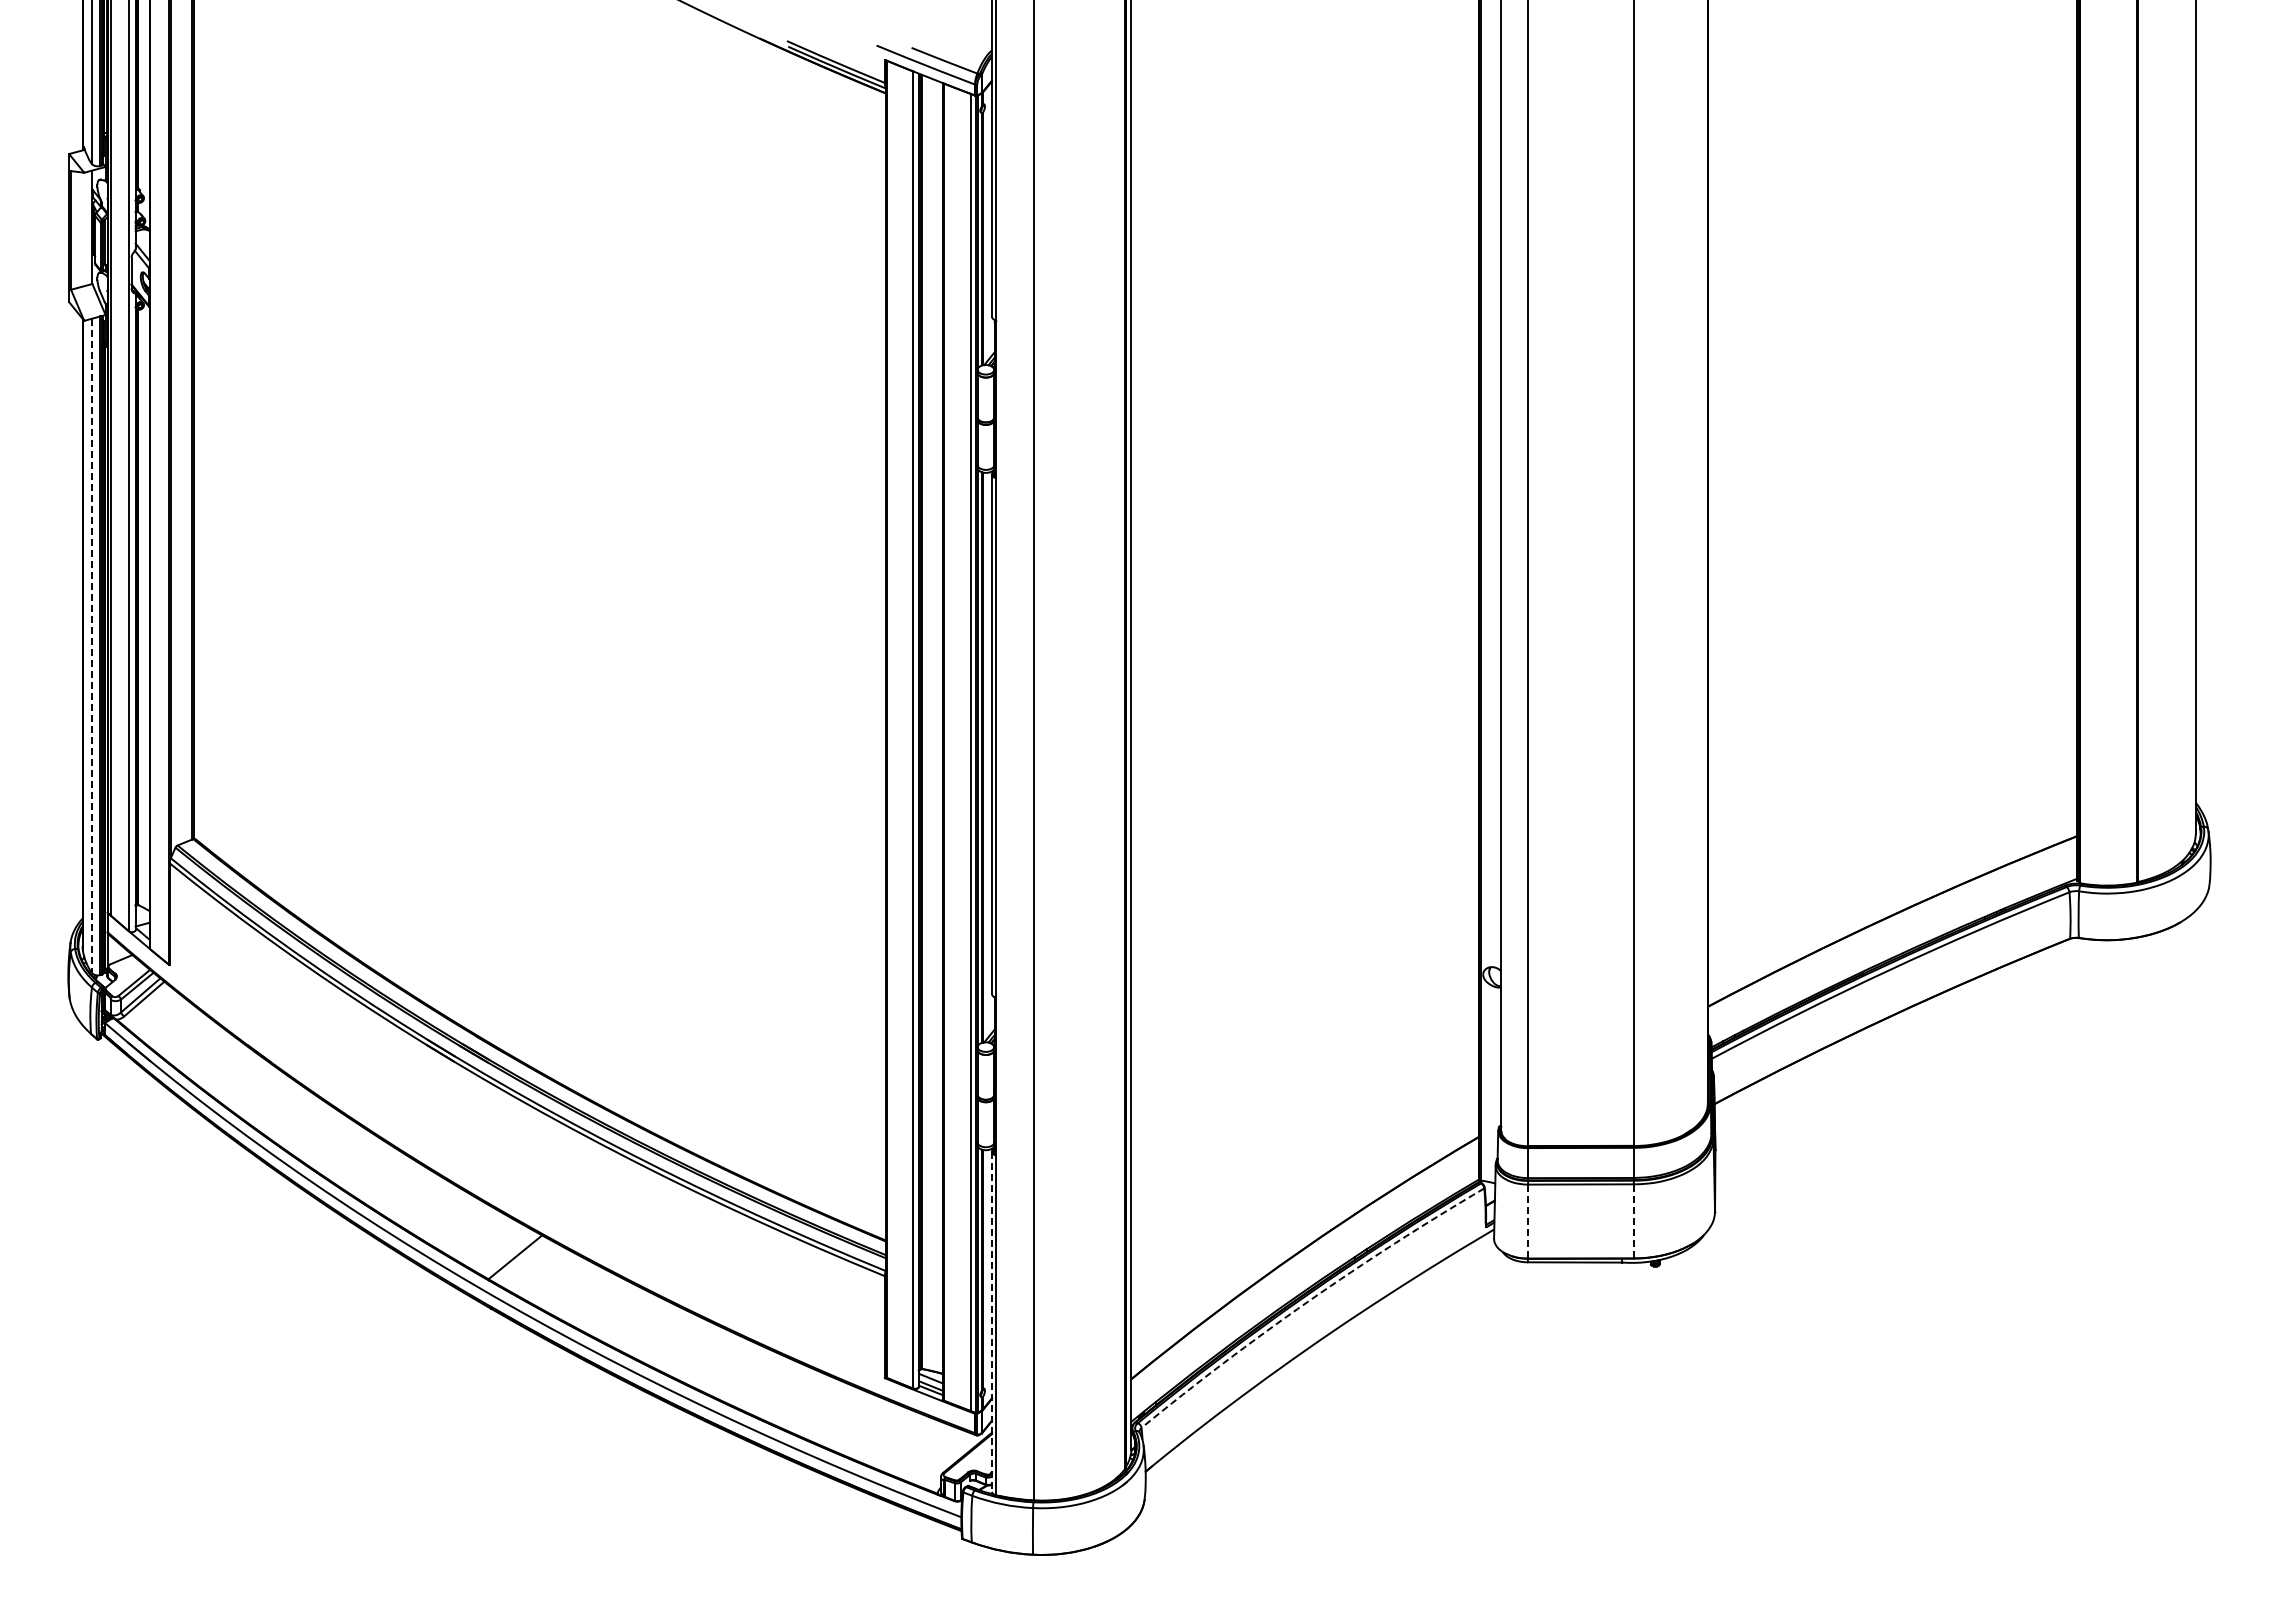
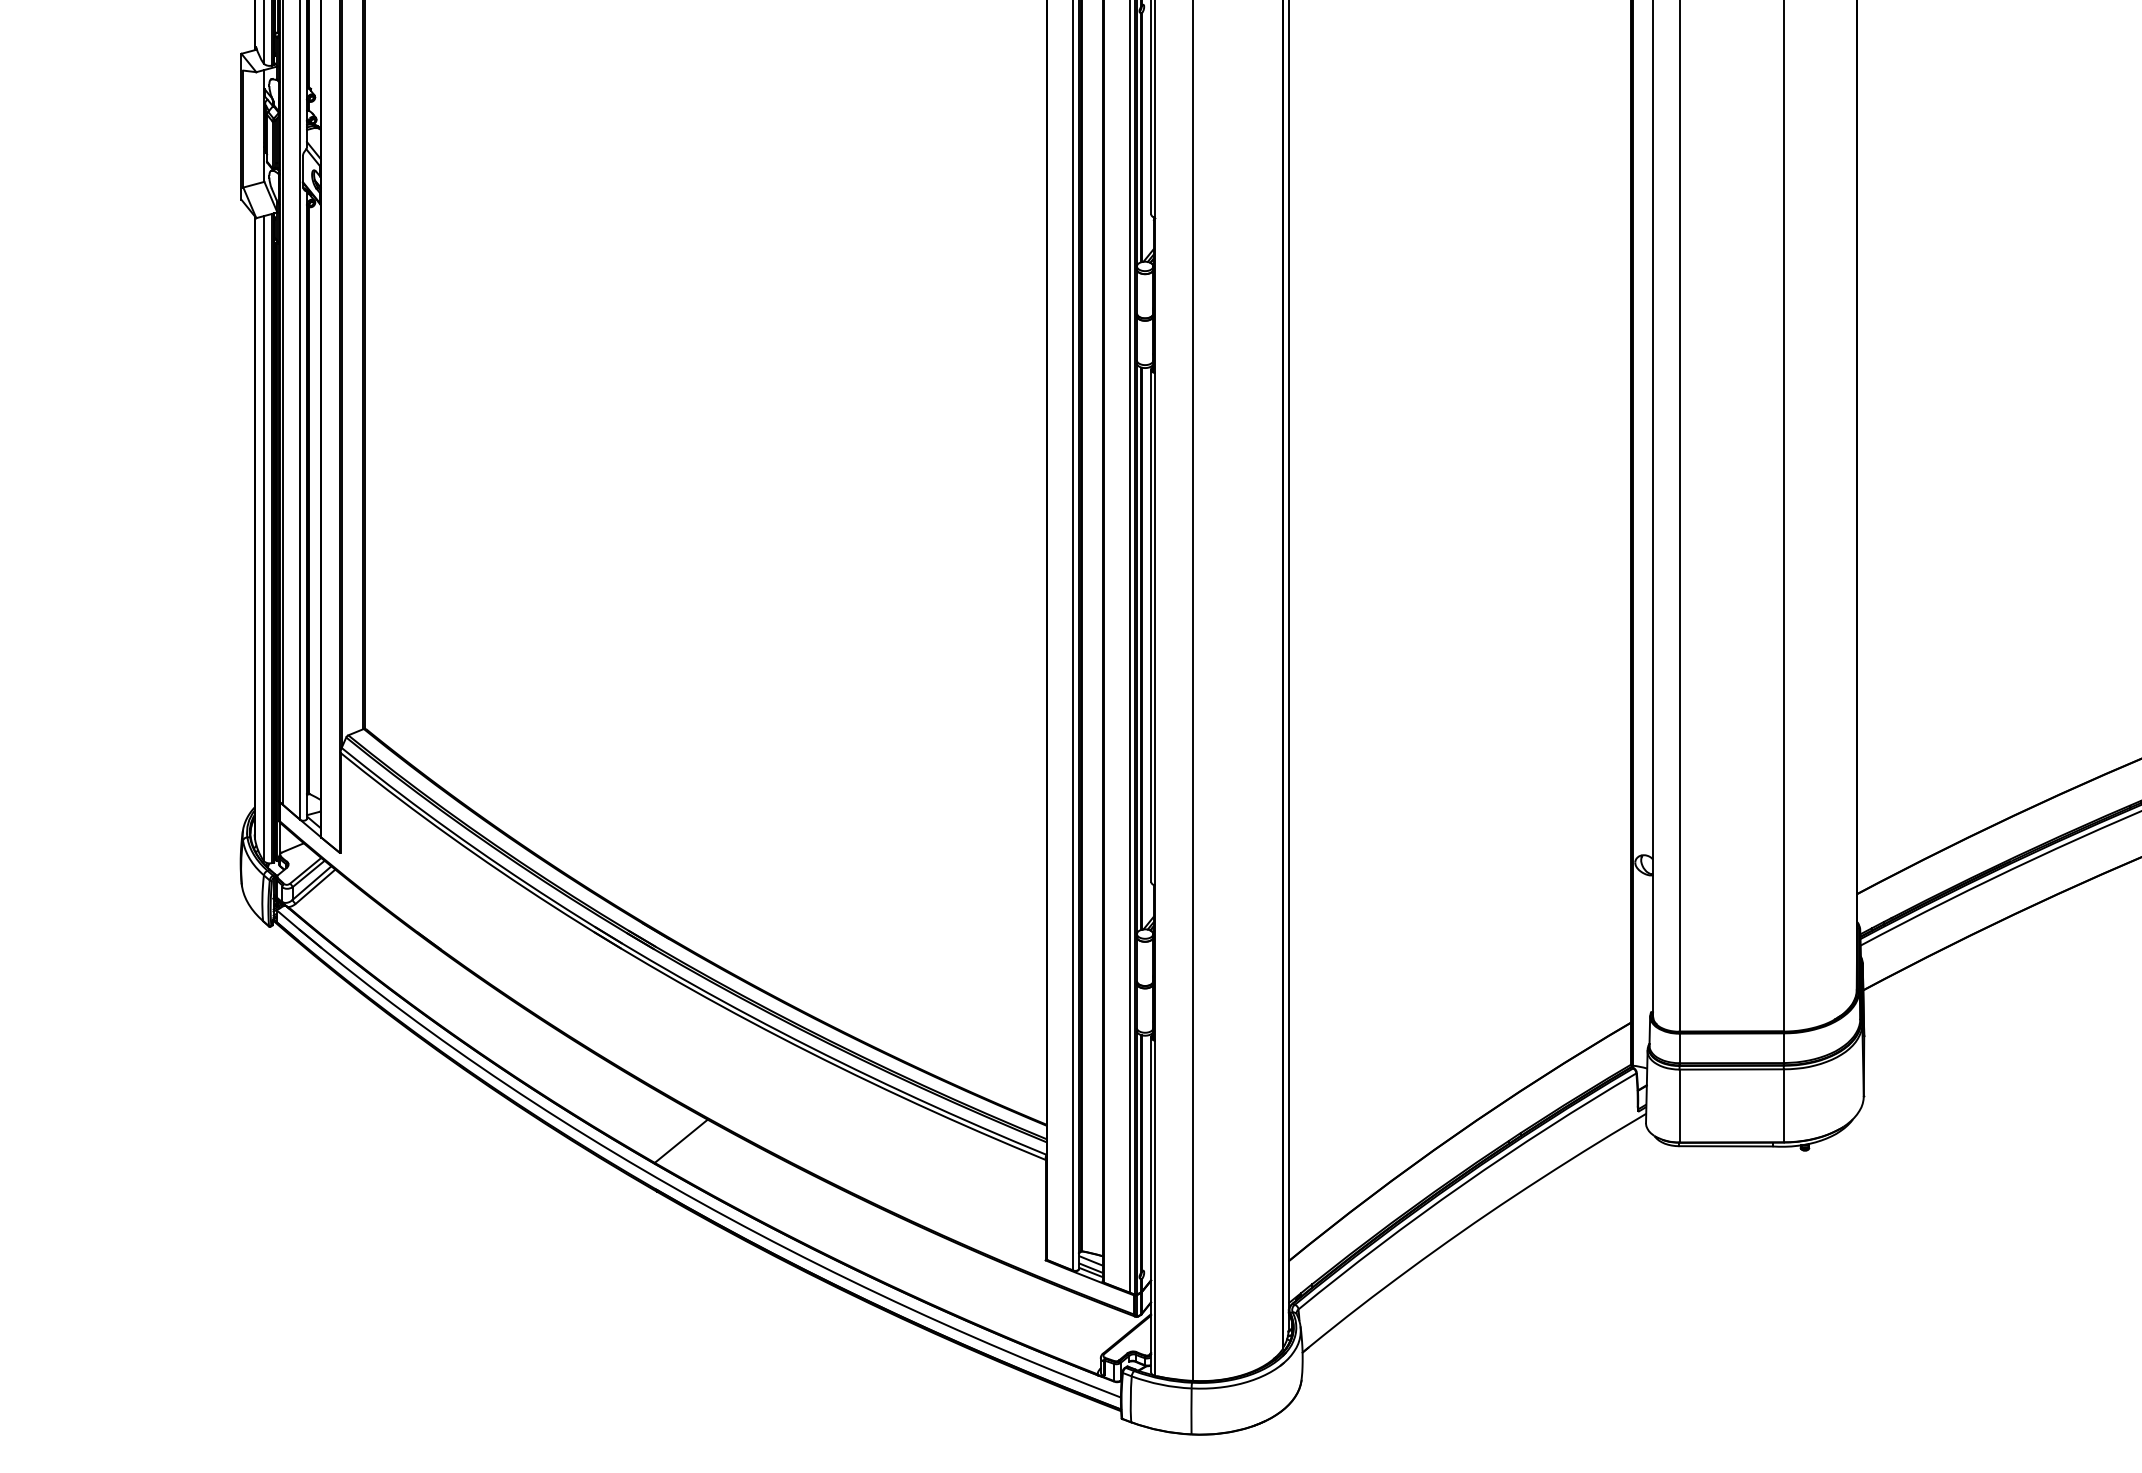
line: (91, 646) -> (263, 539), dashed -> solid
line: (1633, 1220) -> (1783, 1104), dashed -> solid
line: (1528, 1221) -> (1679, 1105), dashed -> solid
arc: (1308, 1301) -> (1463, 1184), dashed -> solid
line: (991, 1321) -> (1150, 1204), dashed -> solid

